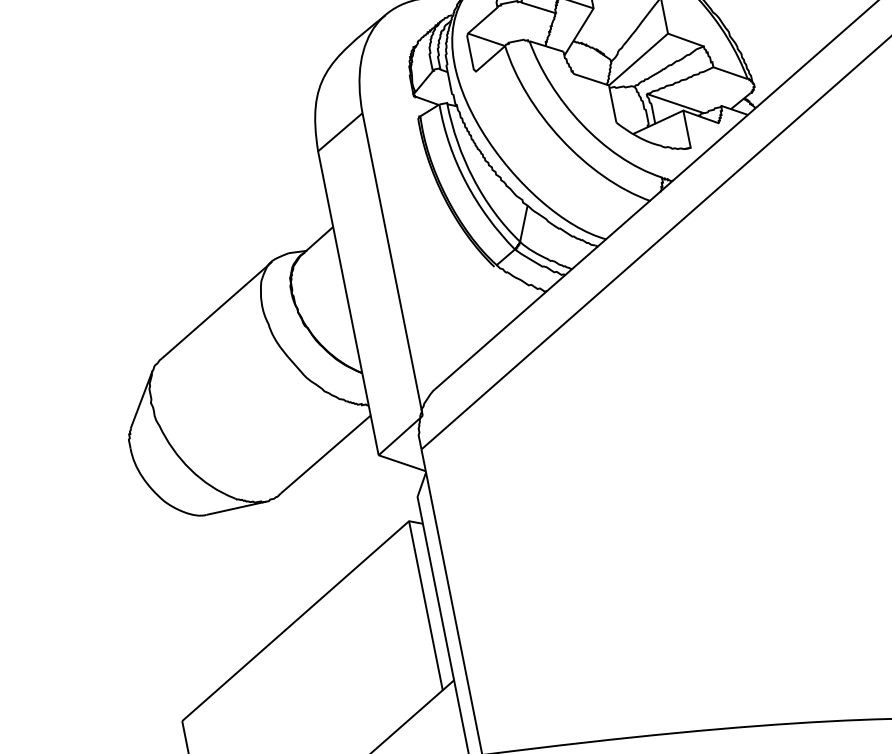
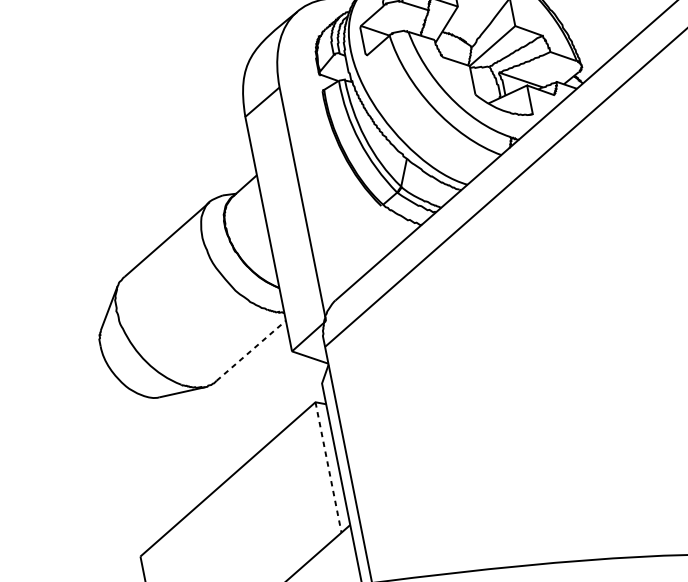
line: (326, 454) -> (251, 350), solid -> dashed
line: (426, 606) -> (328, 468), solid -> dashed

